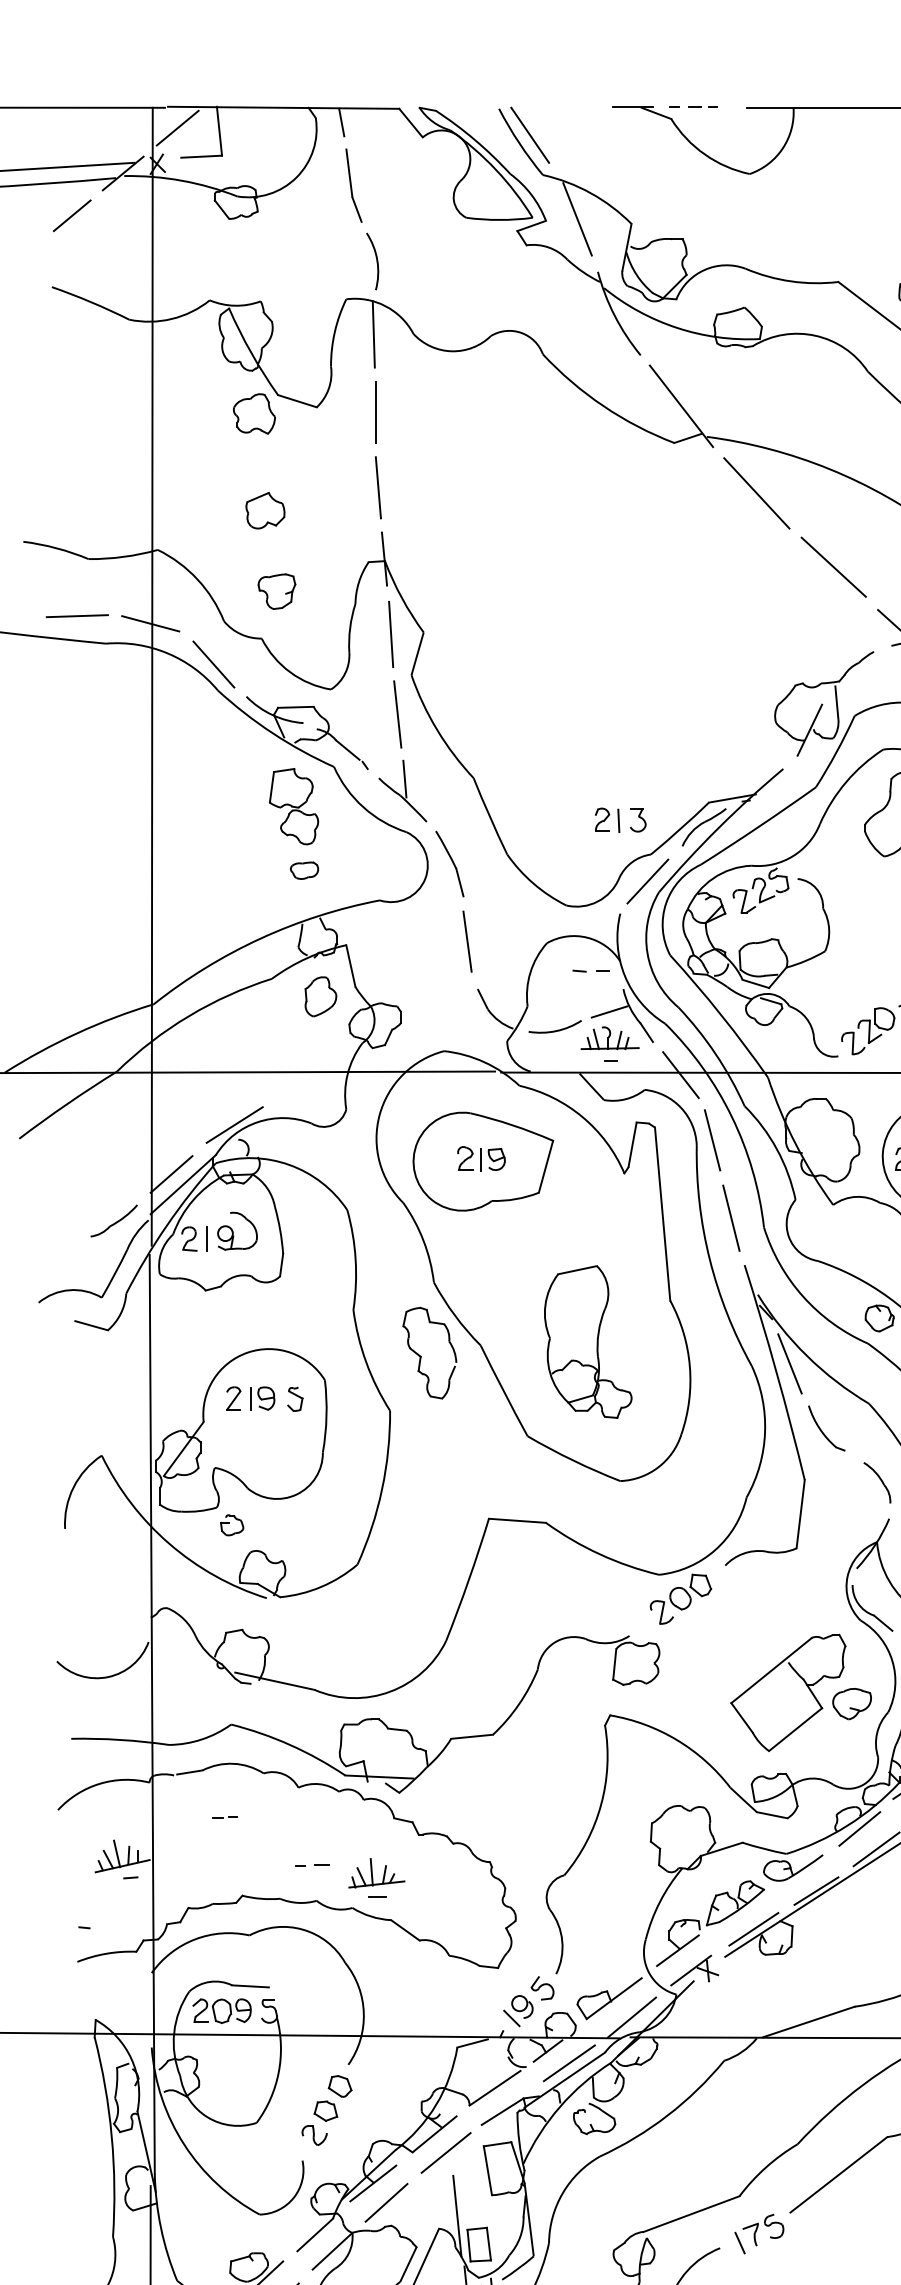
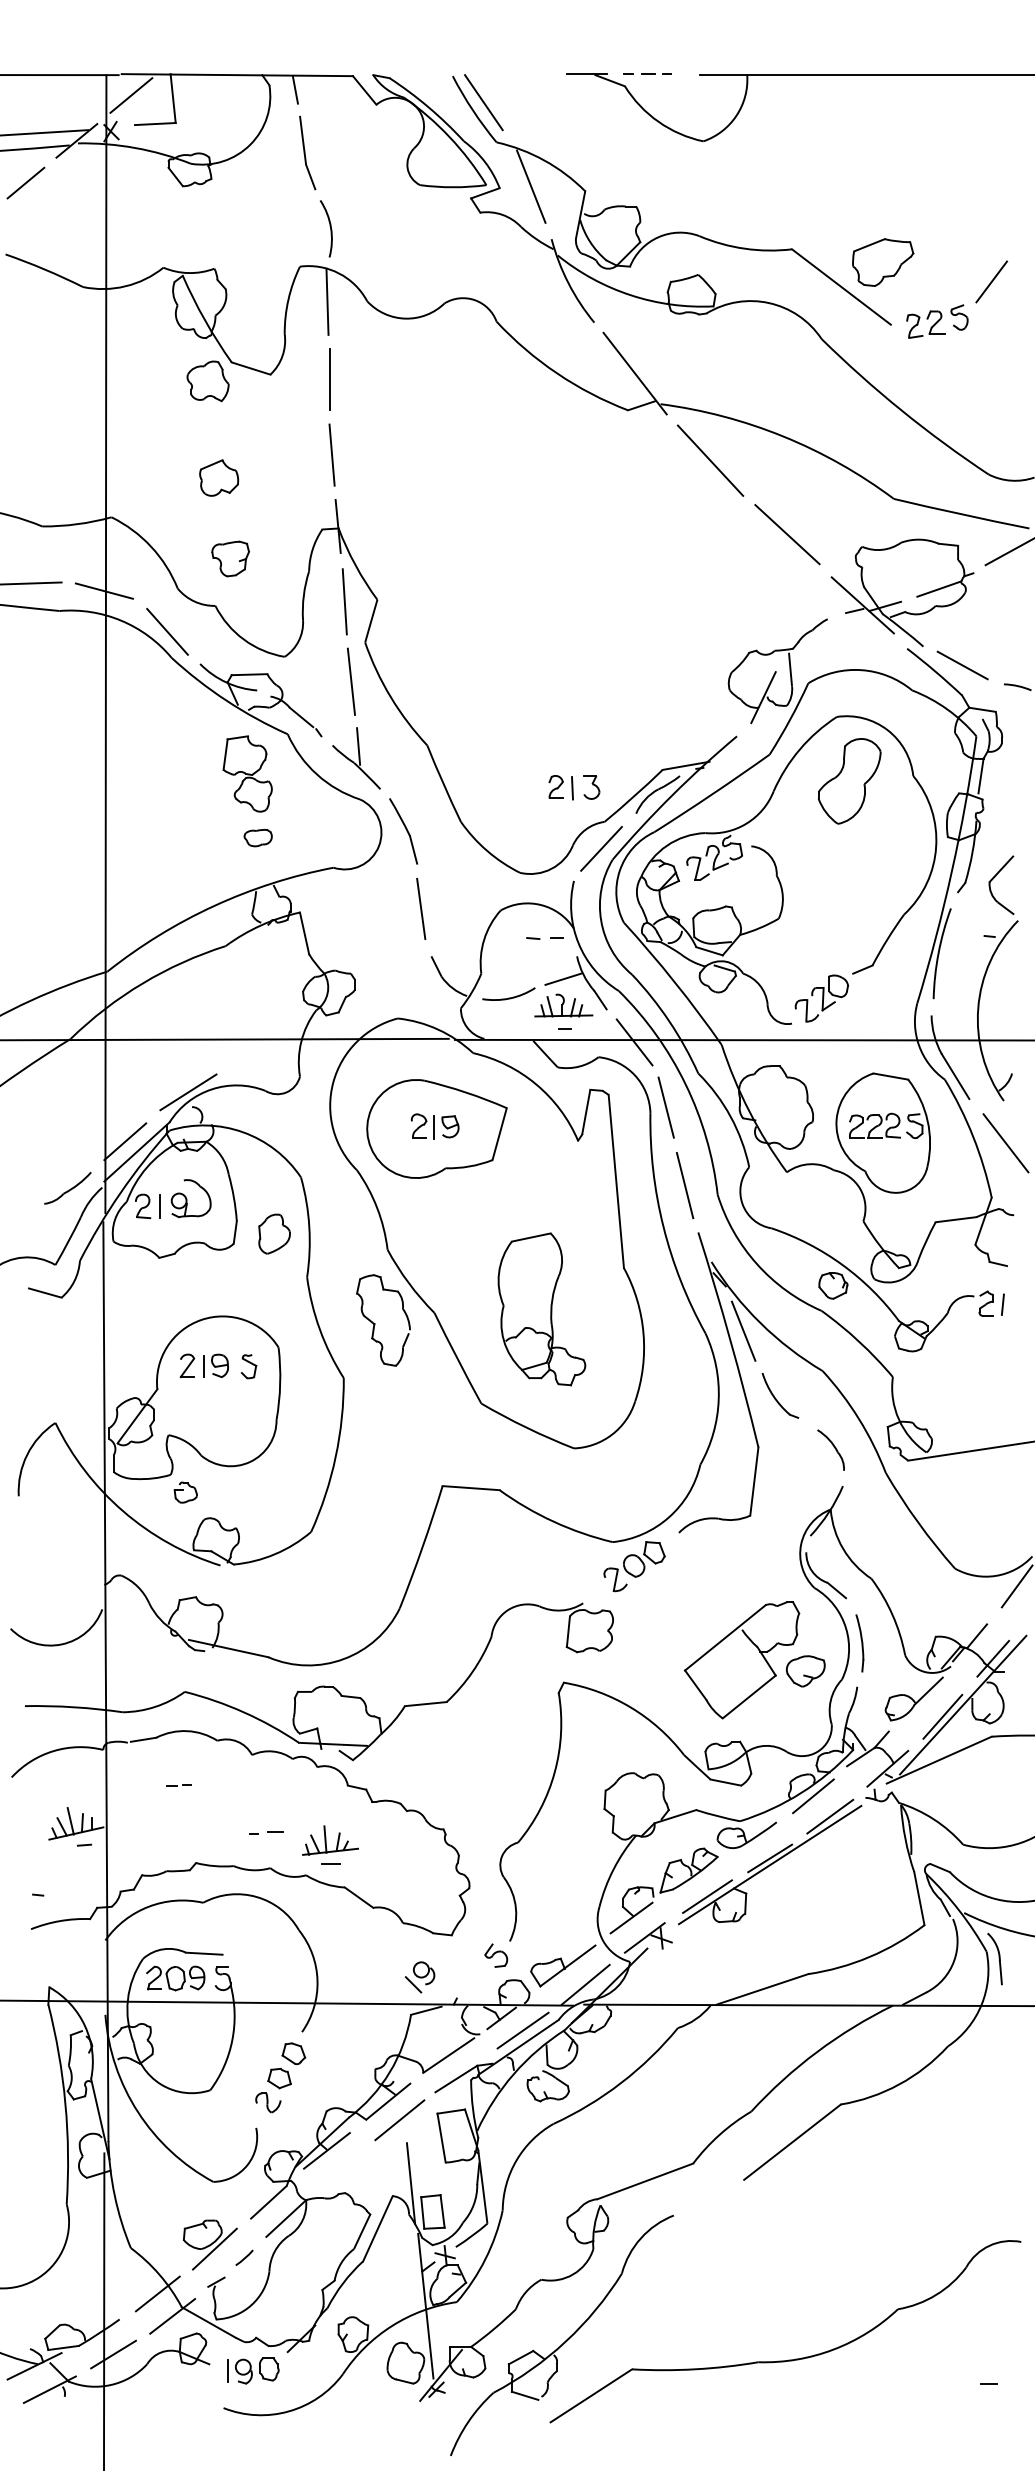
part: (320, 996) -> (274, 1233), moved
part: (517, 2011) -> (419, 1977), moved
line: (386, 2203) -> (340, 2170), removed
part: (758, 2234) -> (712, 2201), removed

